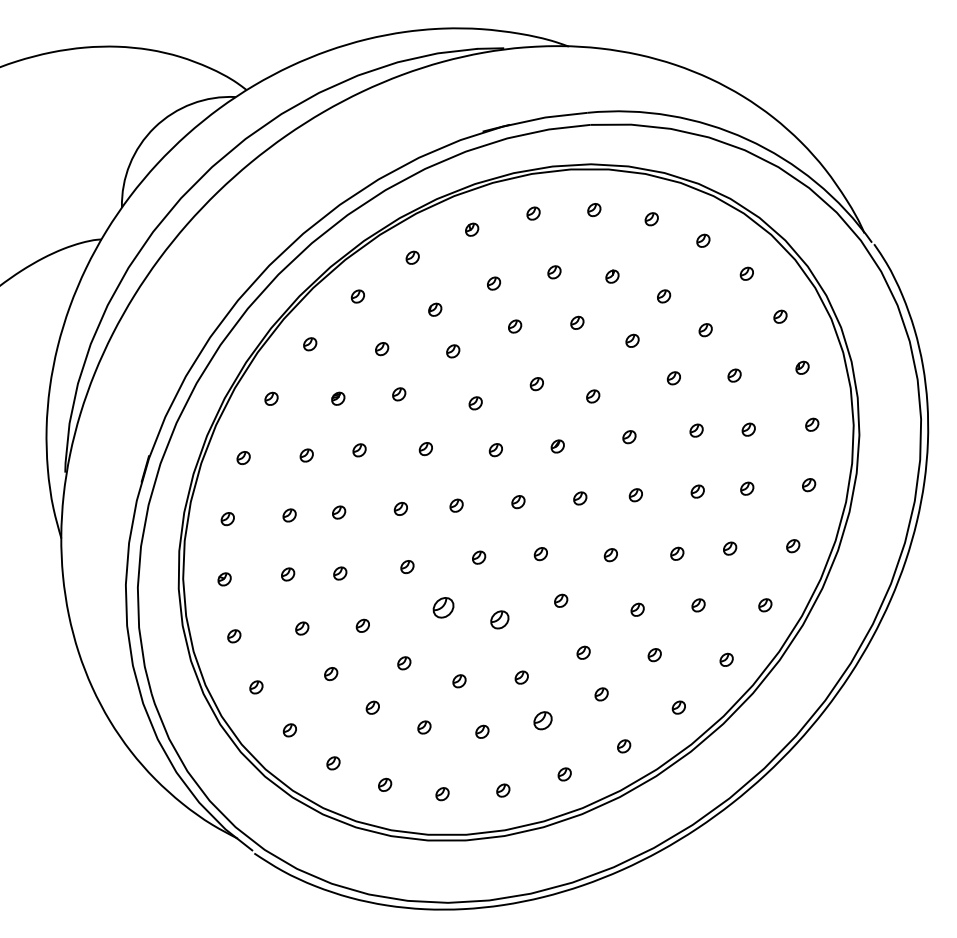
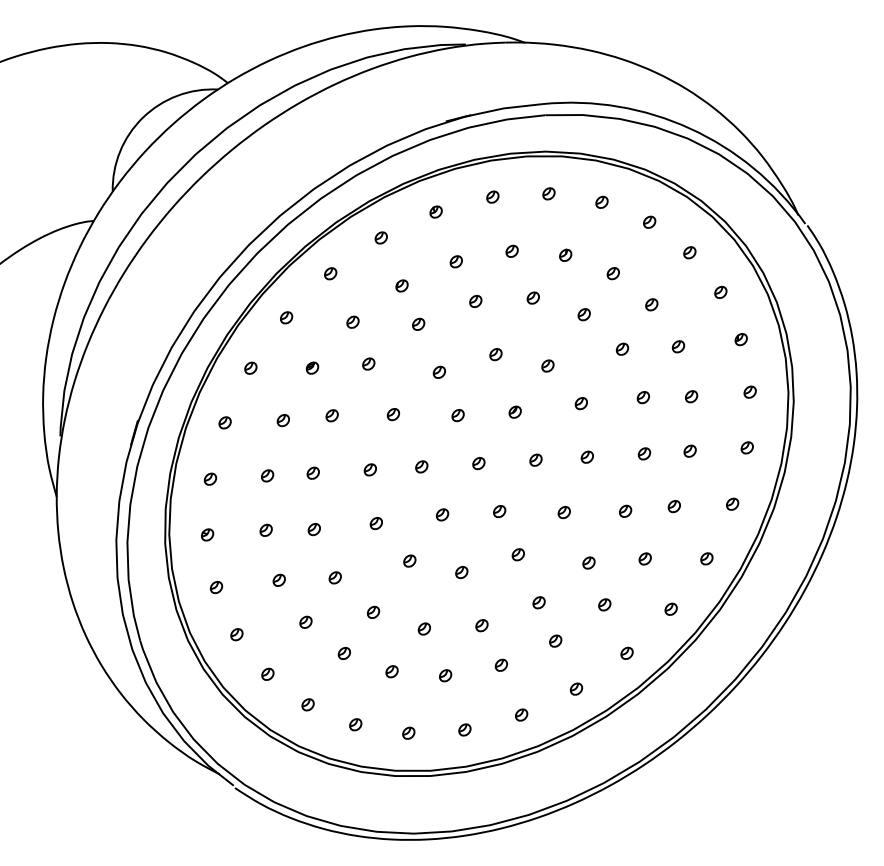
part: (443, 607) -> (409, 560), size x0.62
part: (499, 620) -> (461, 572), size x0.71
part: (541, 719) -> (500, 664), size x0.71

